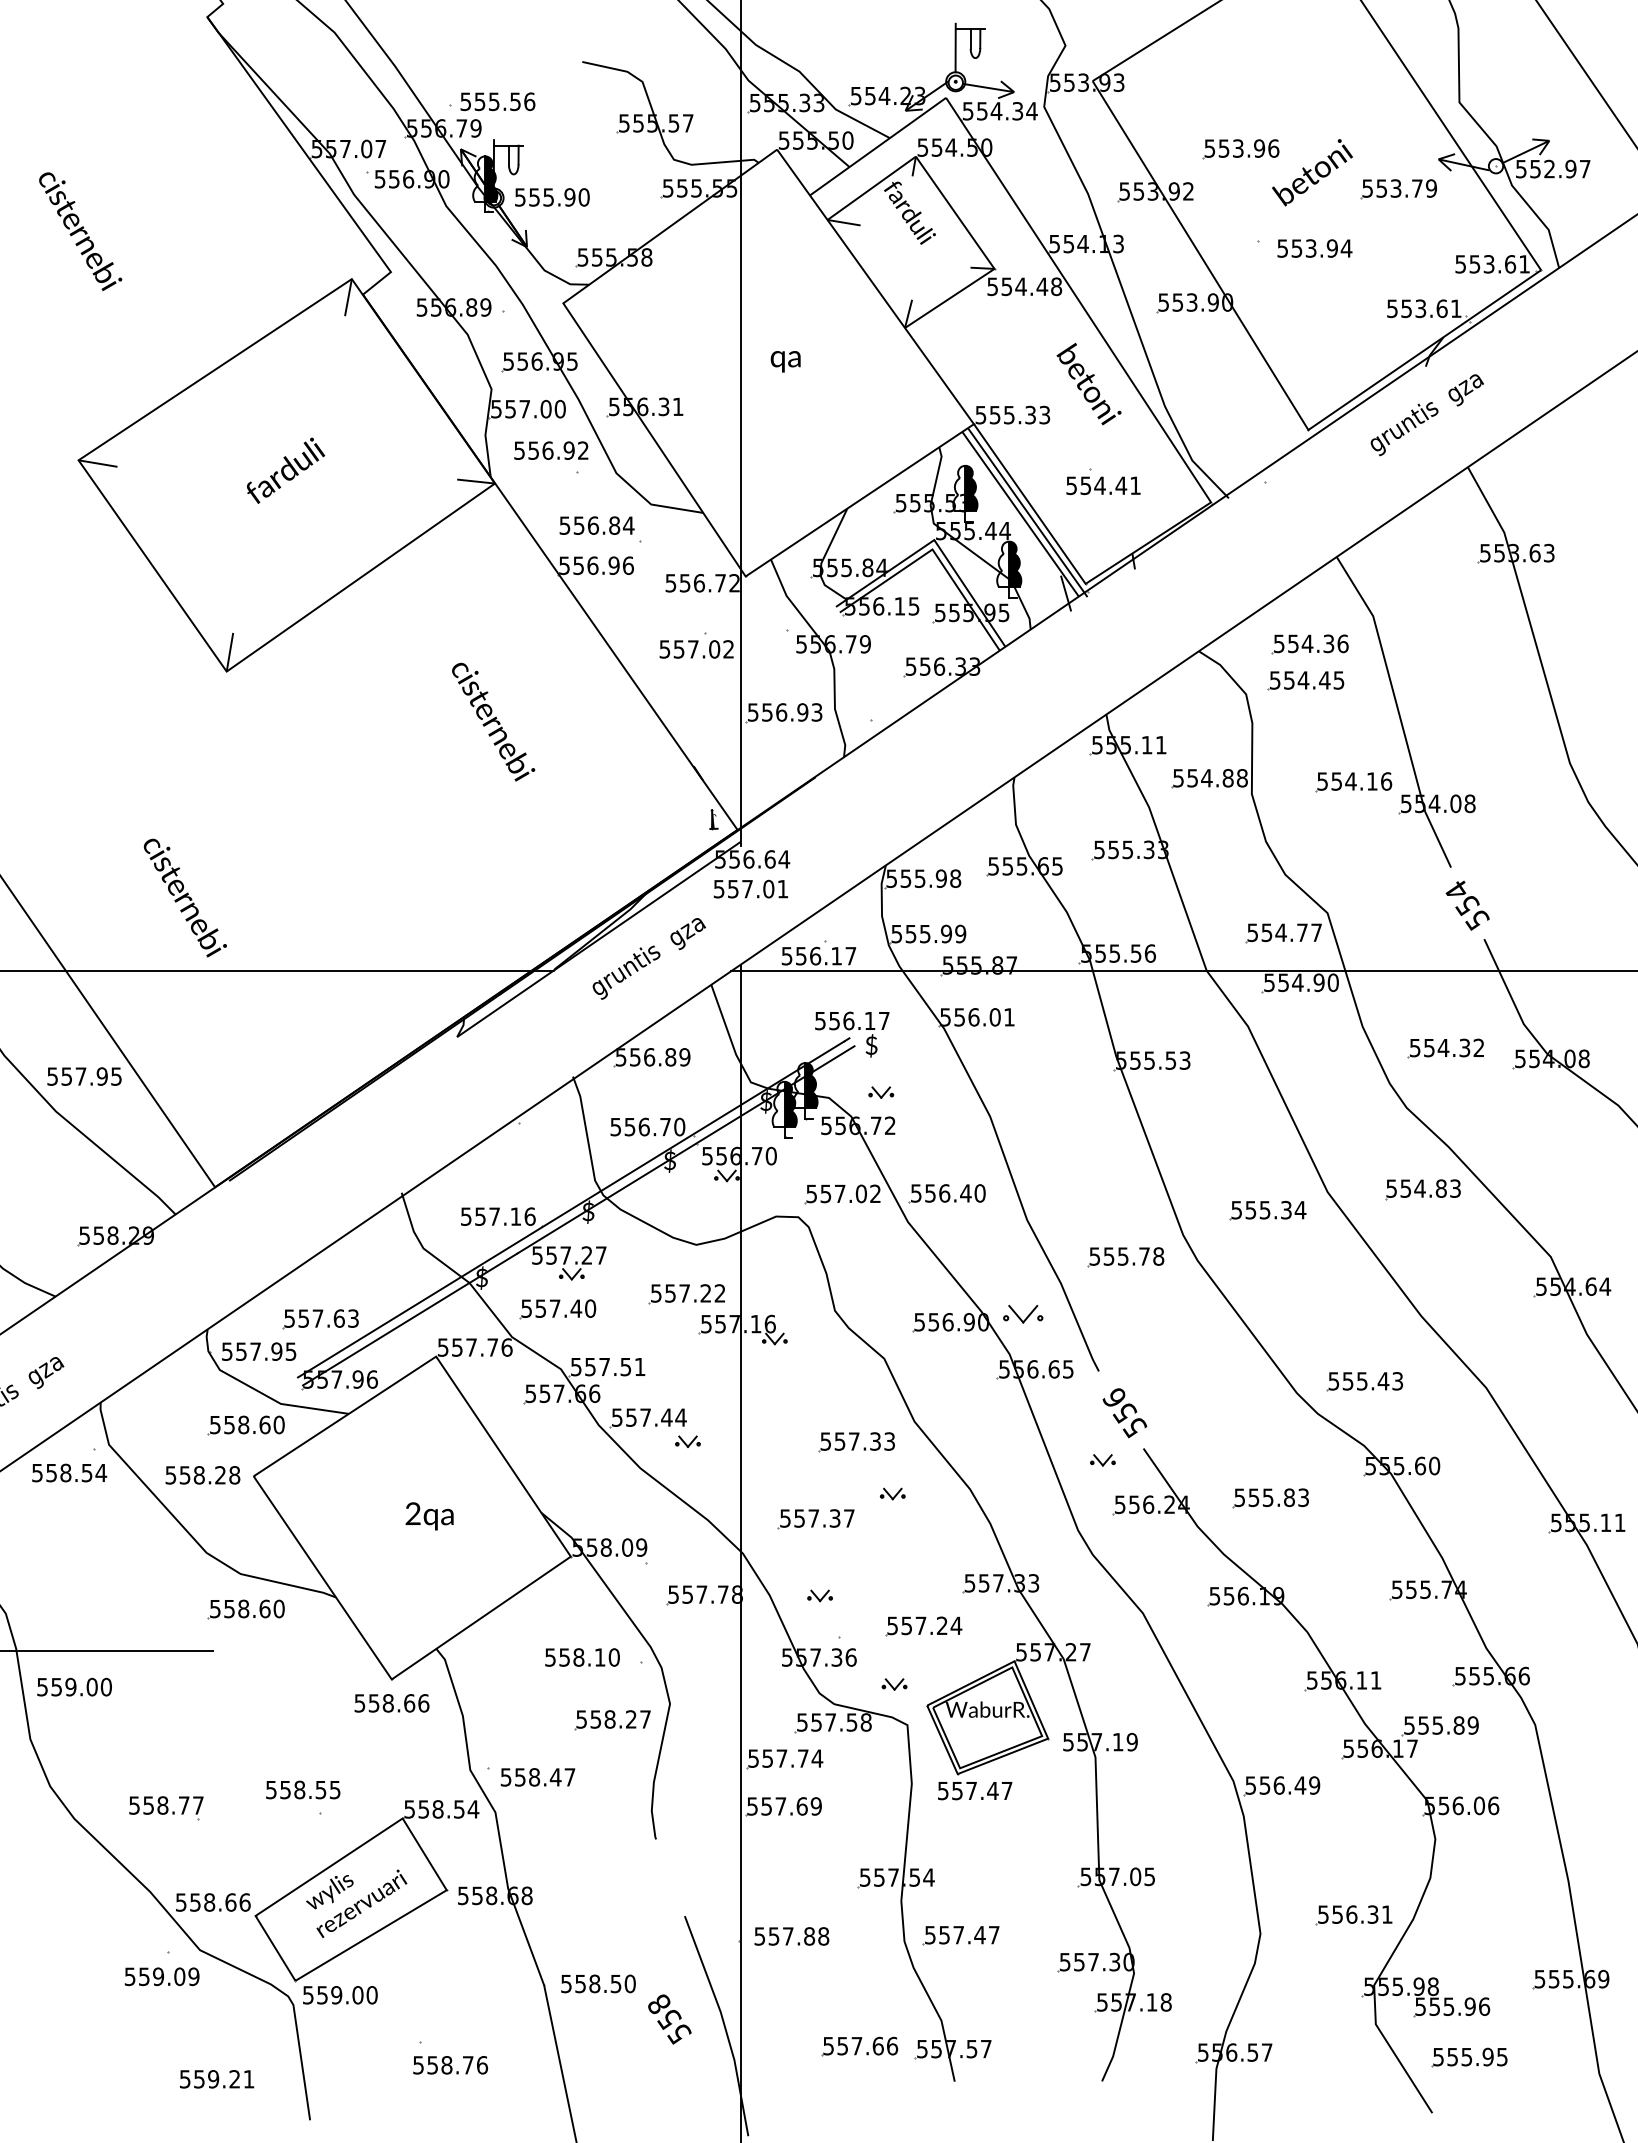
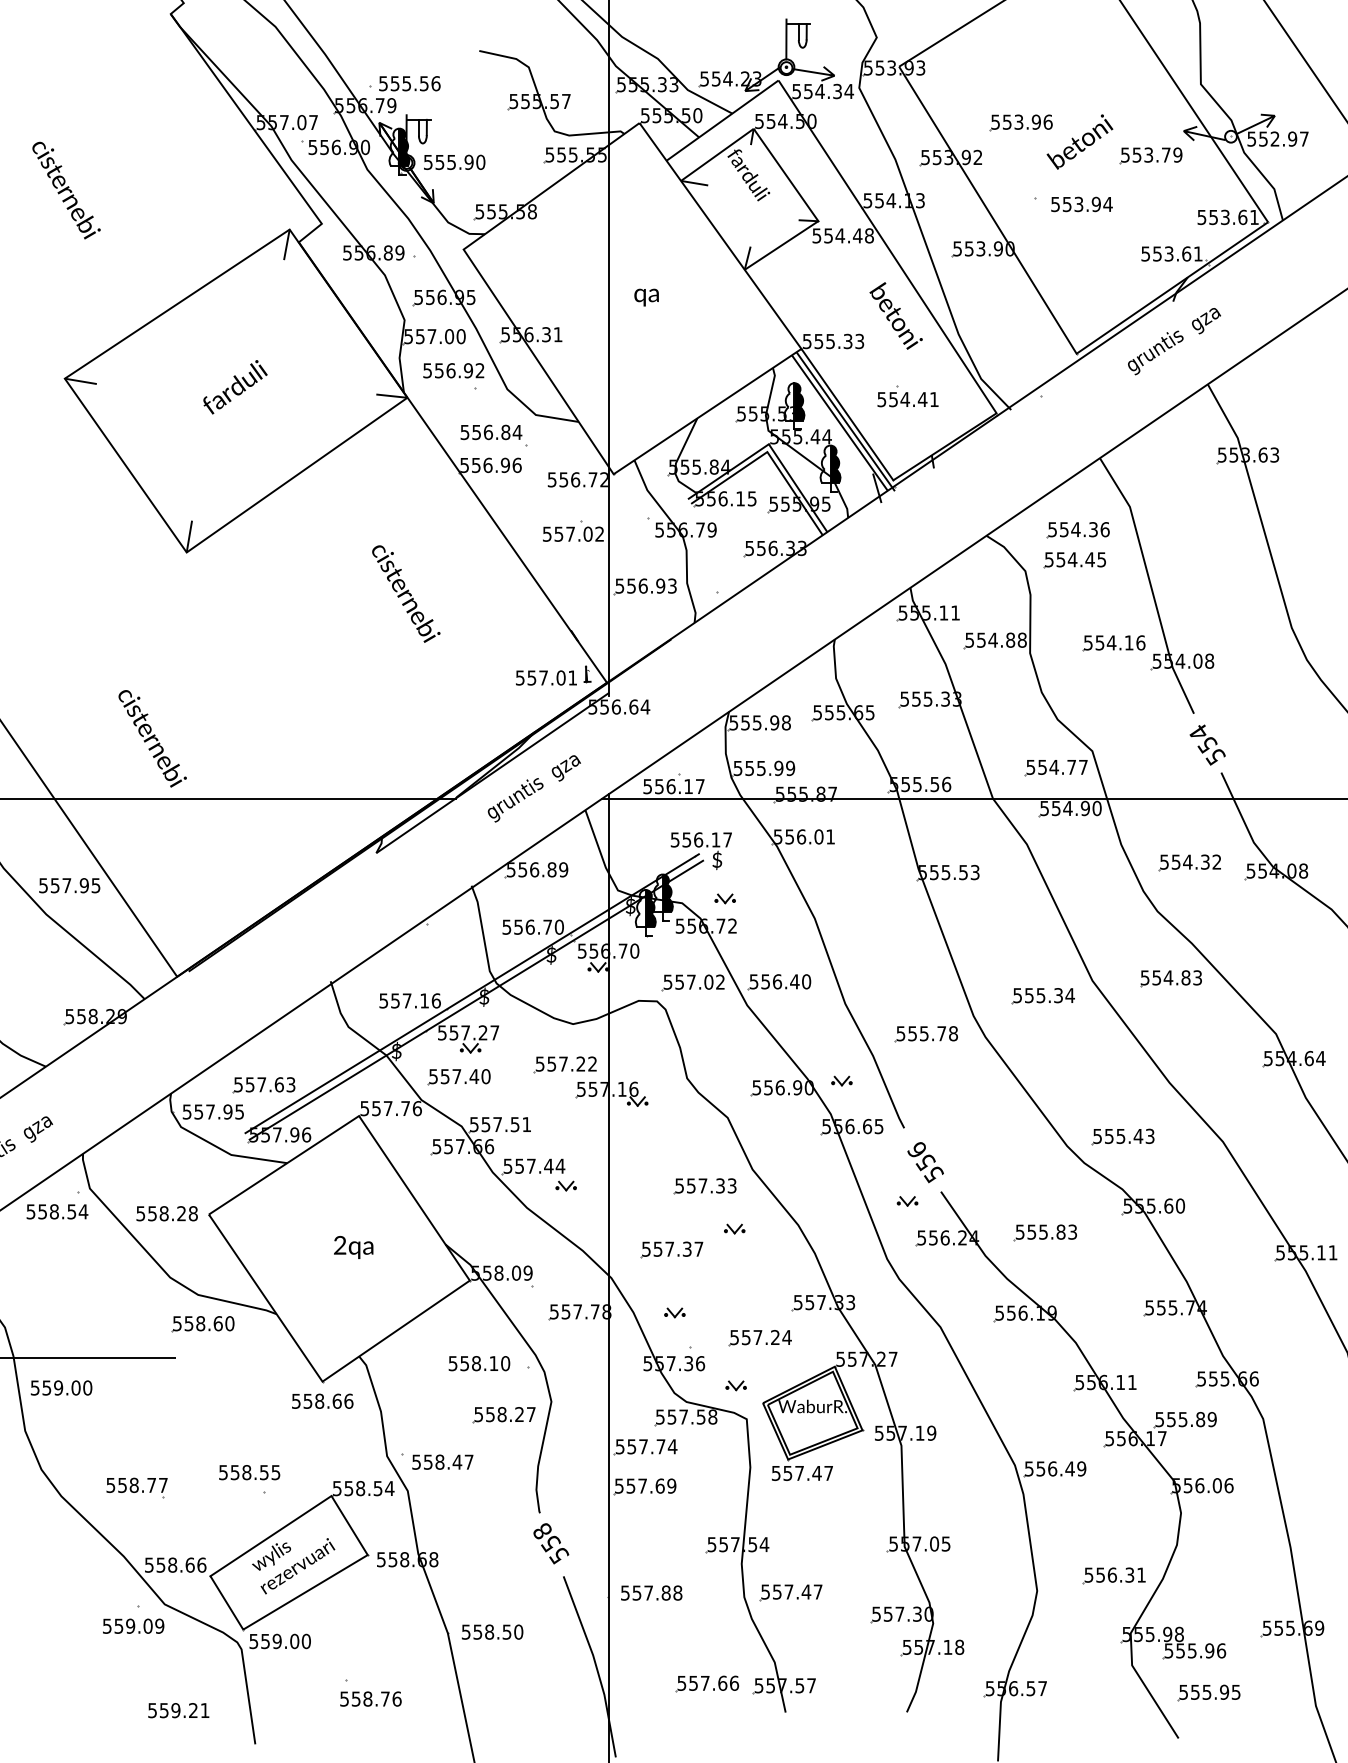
text: (750, 888) -> (546, 677), moved
part: (1022, 1313) -> (841, 1080), size x0.62
part: (245, 1425) -> (202, 1172), removed
text: (669, 2019) -> (551, 1543), moved

